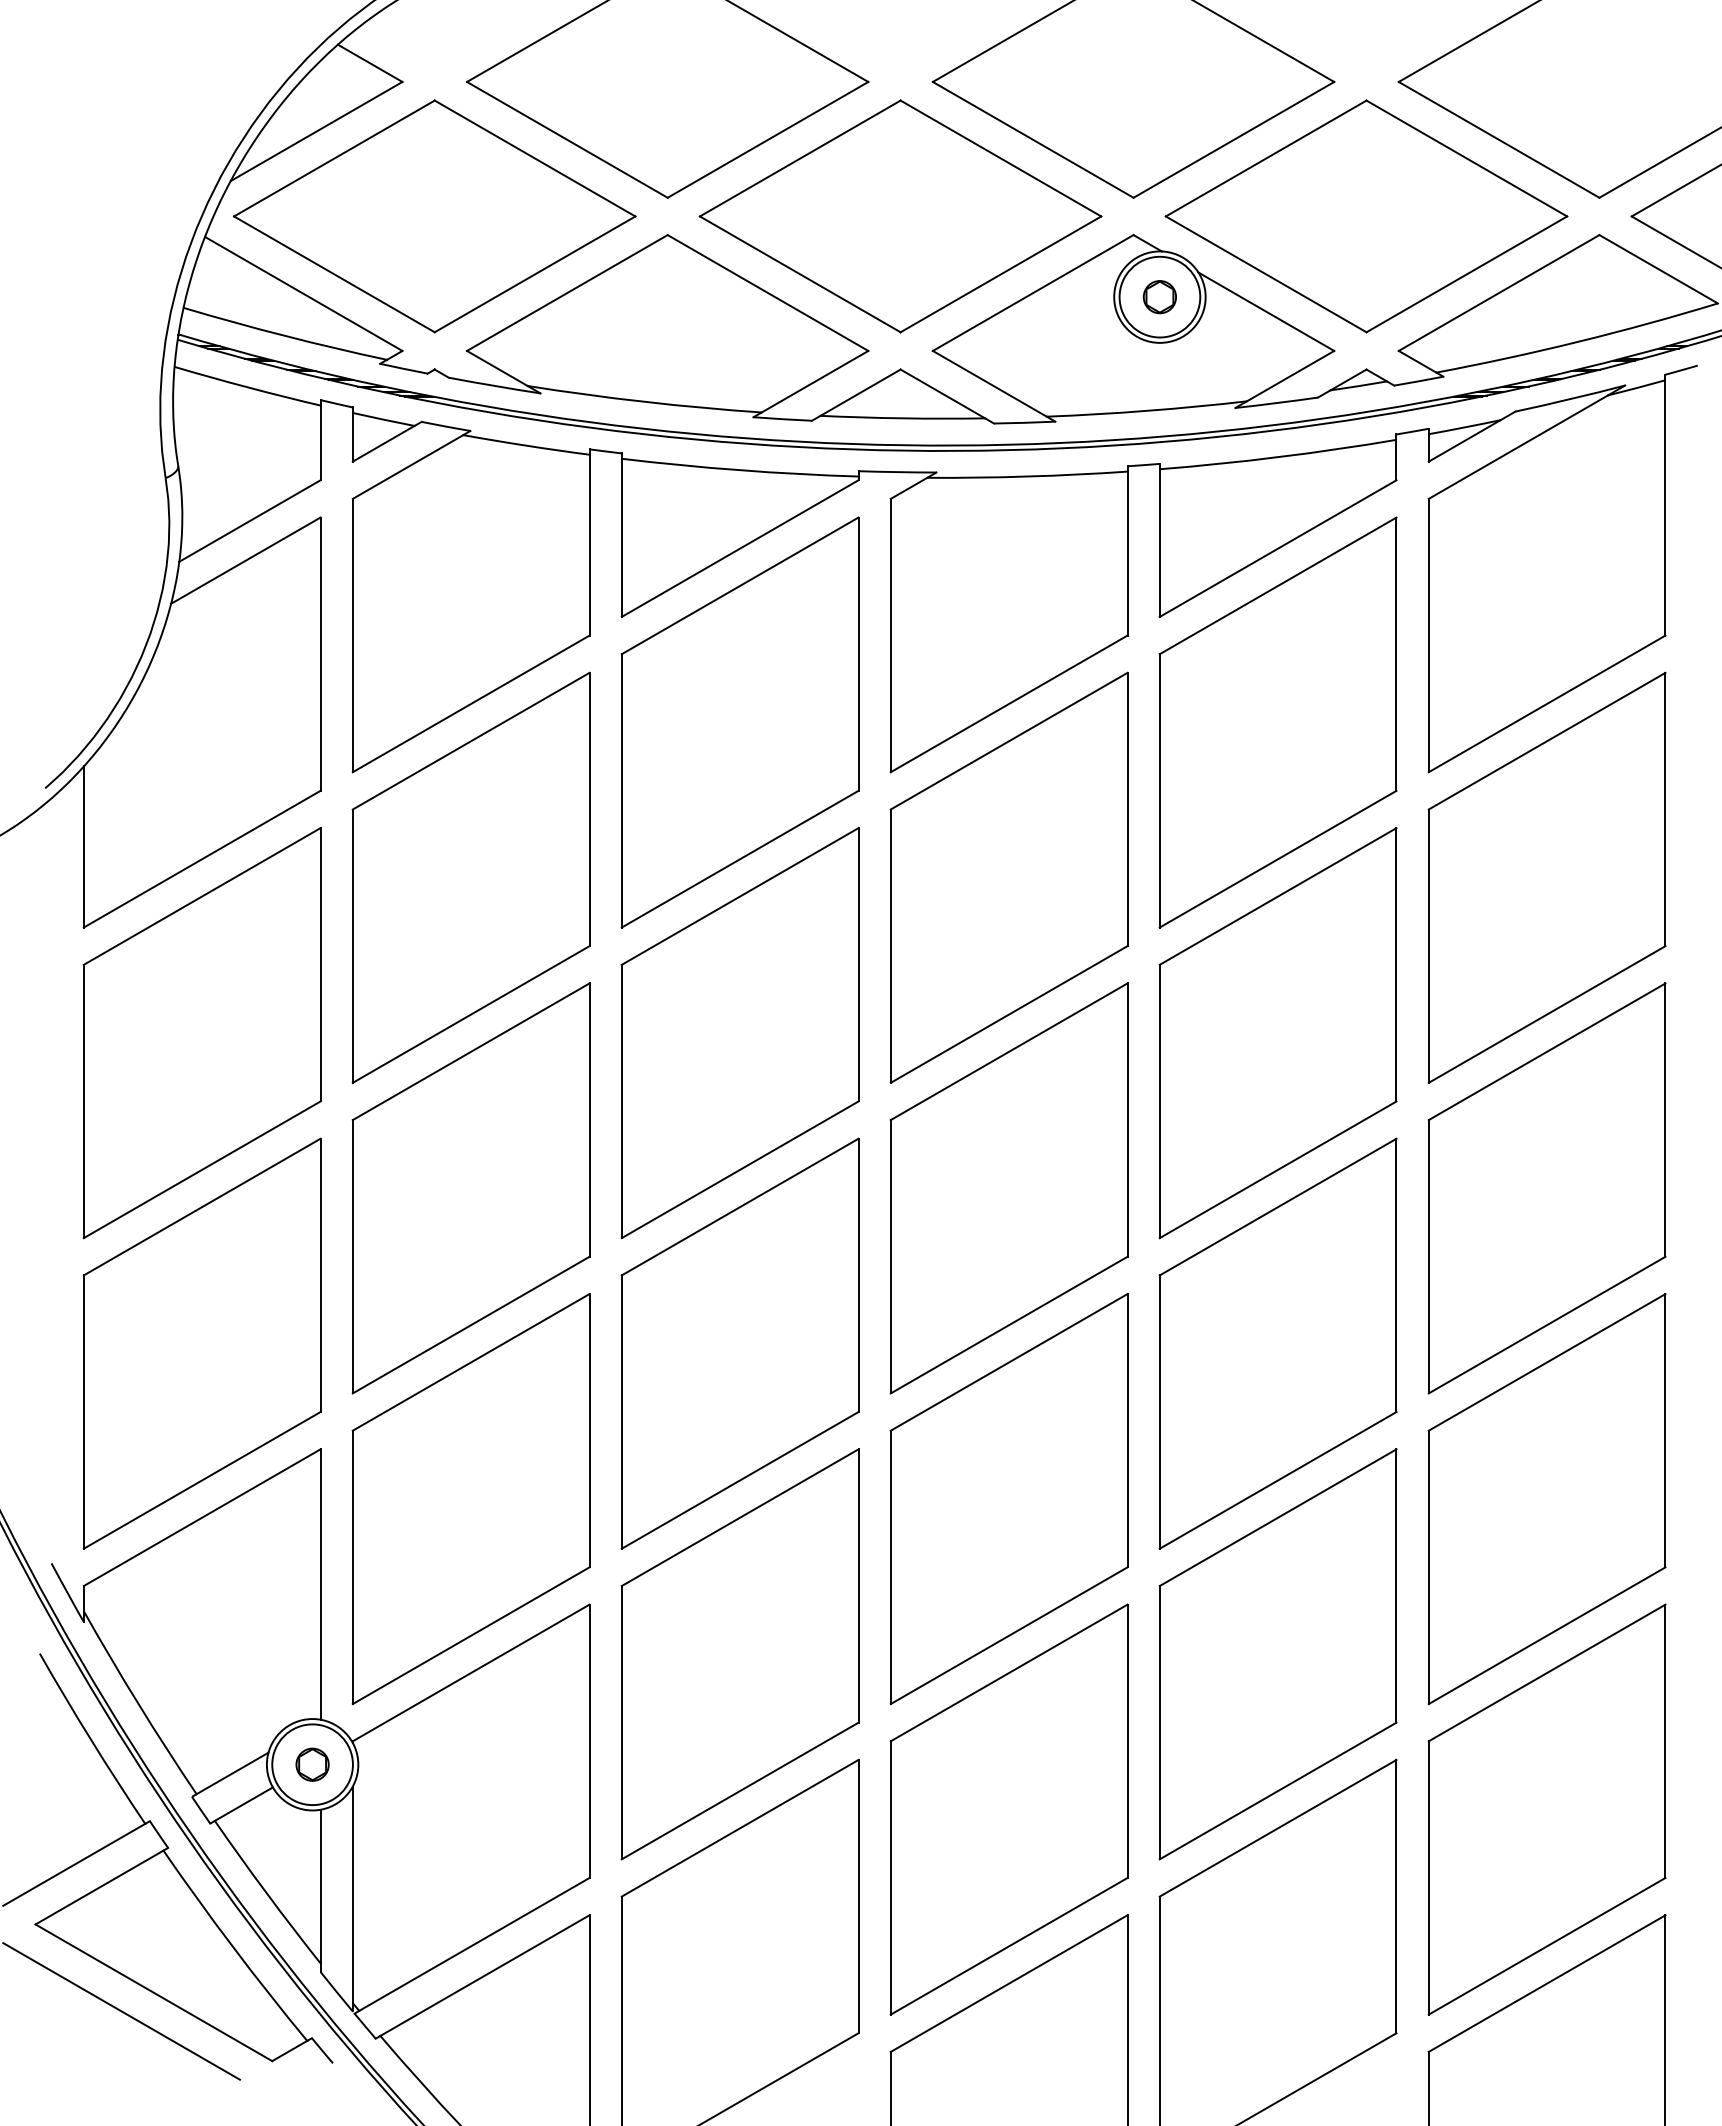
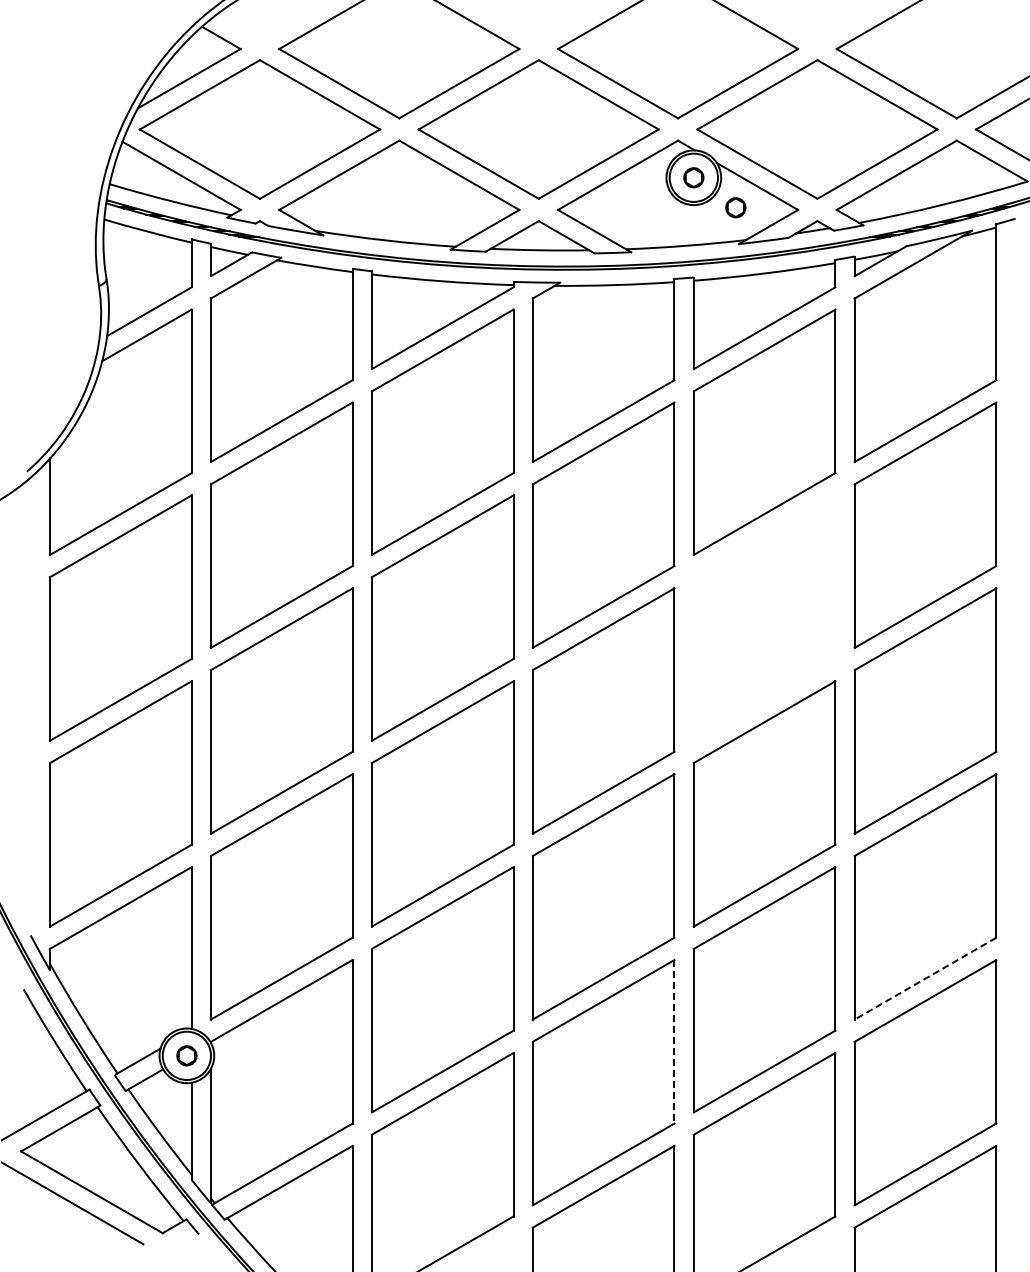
part: (1229, 346) -> (735, 207), added
part: (1278, 1032) -> (764, 617), removed
line: (1547, 1635) -> (925, 978), solid -> dashed
line: (1127, 1740) -> (674, 1041), solid -> dashed

